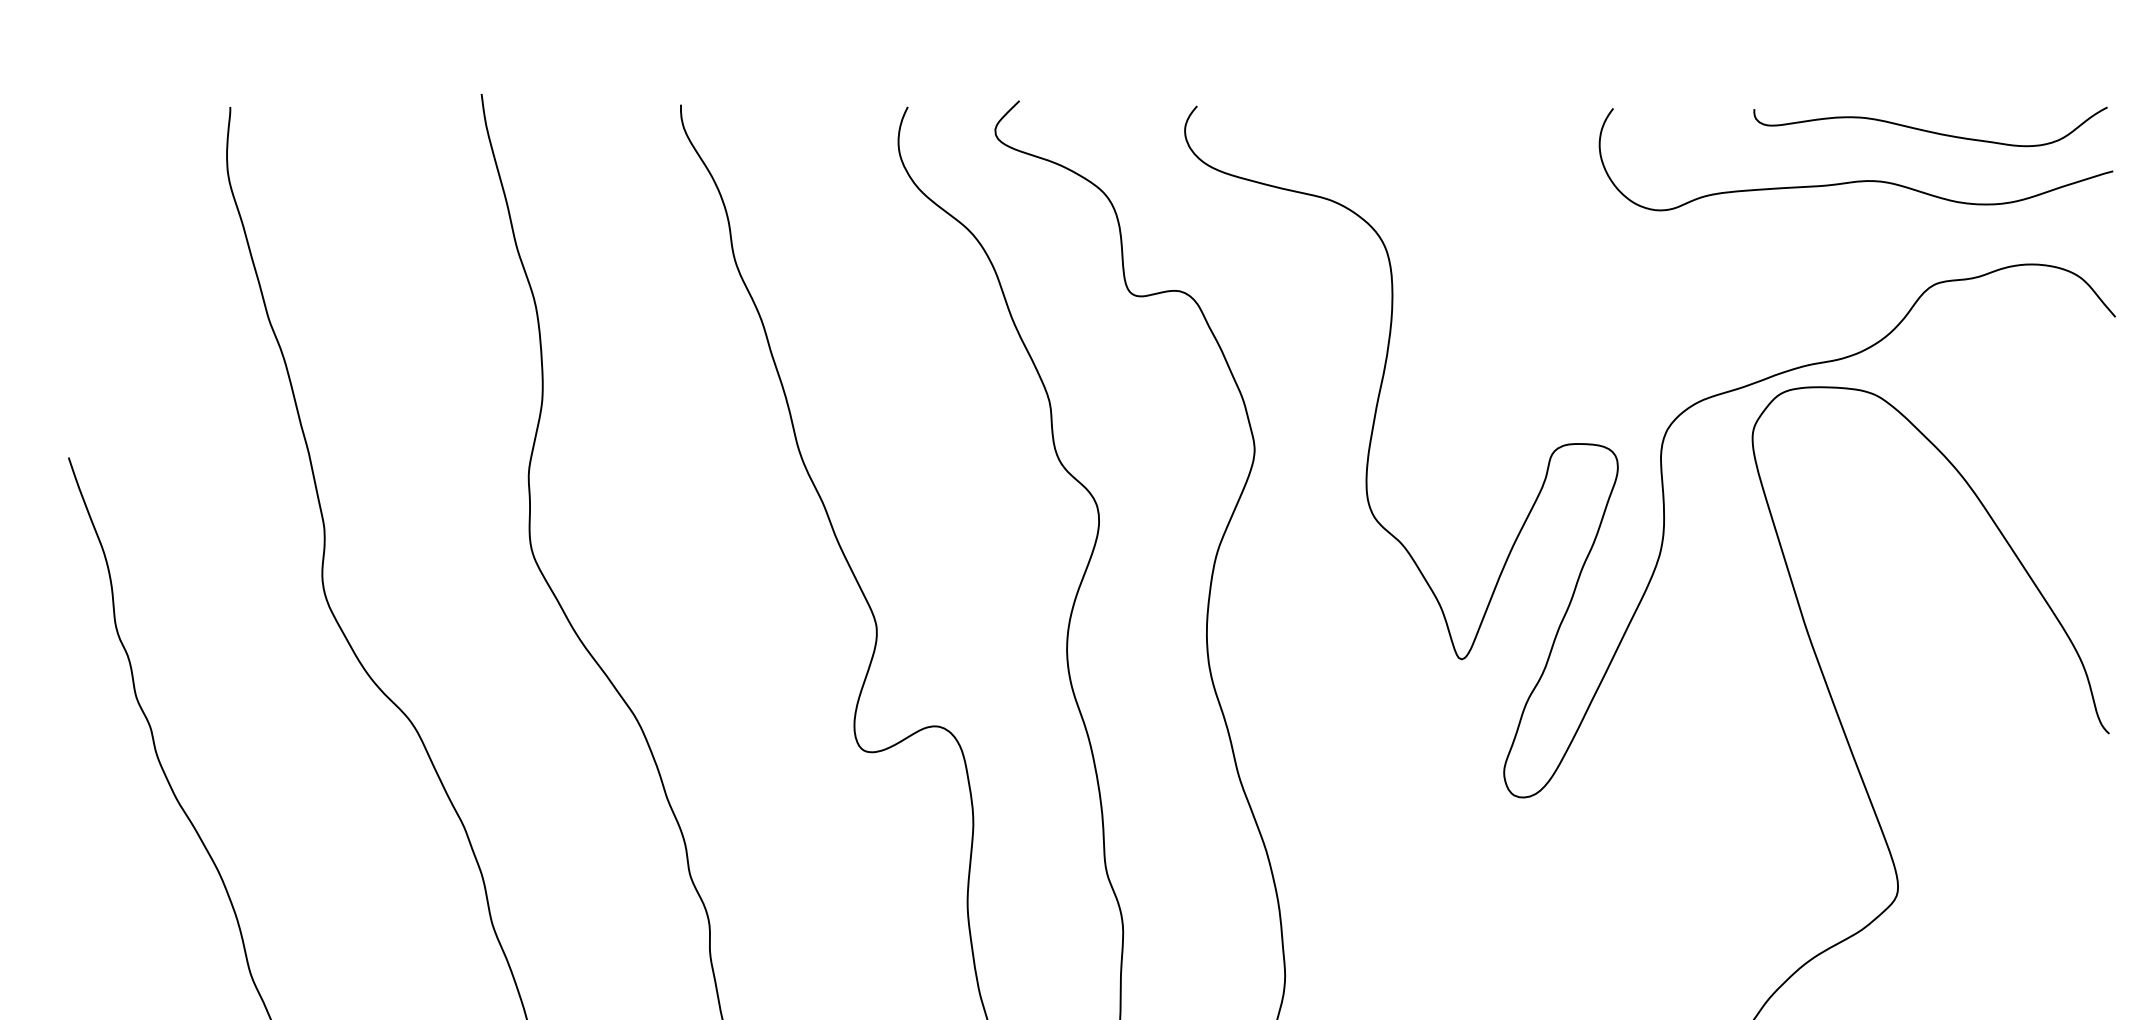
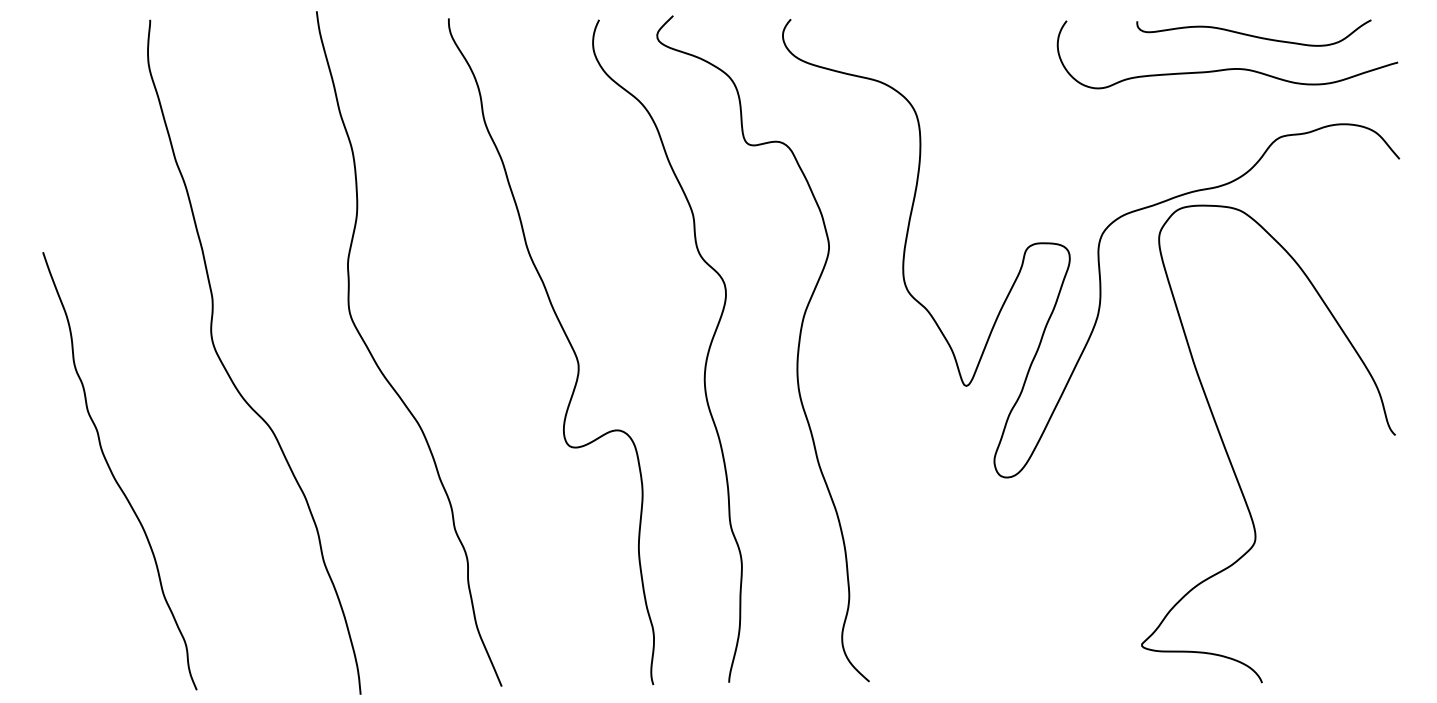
curve: (1929, 130) -> (1253, 35), moved

